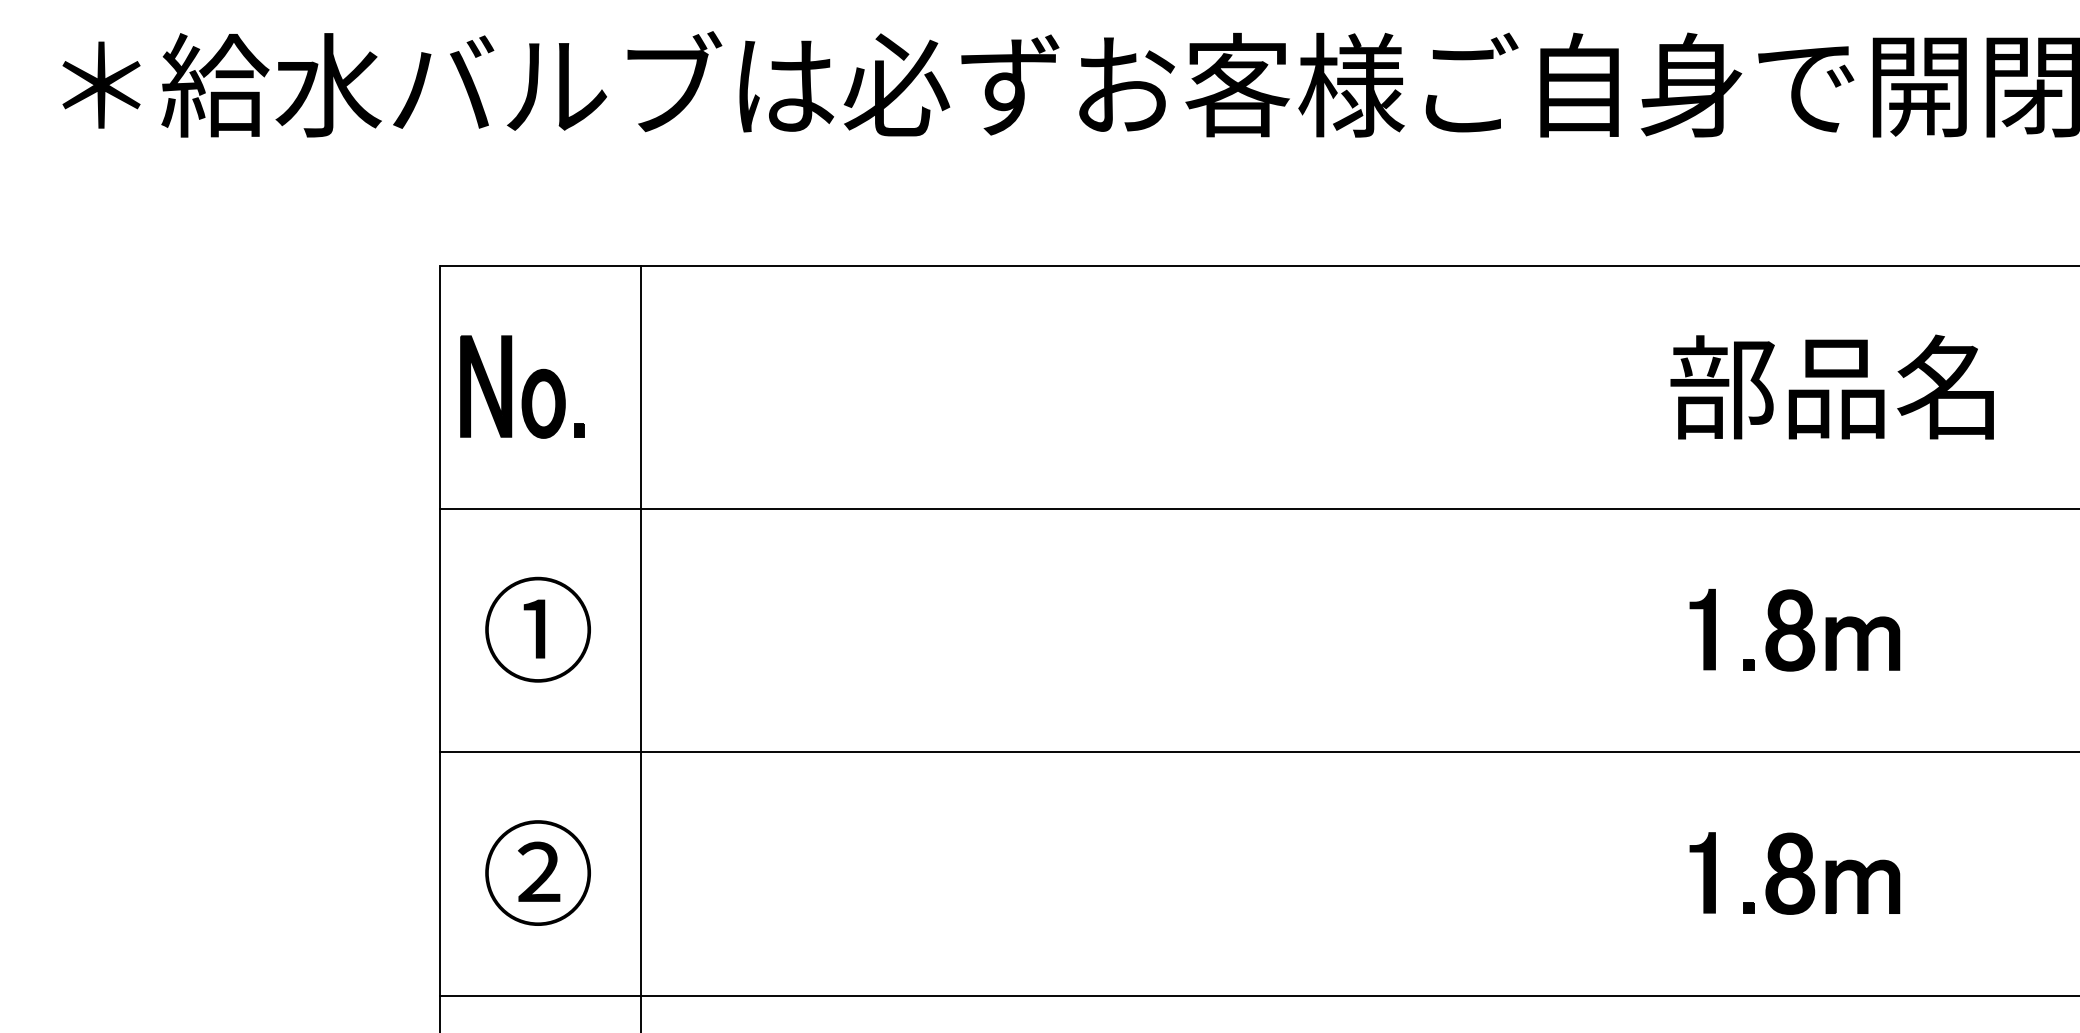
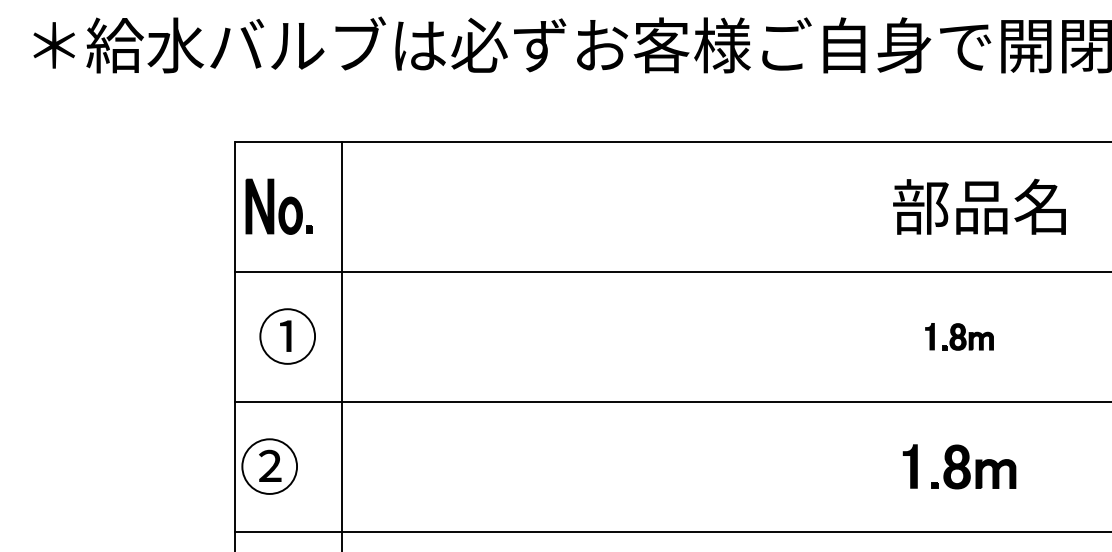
part: (1794, 629) -> (959, 336), size x0.6
text: (537, 872) -> (269, 466), moved

